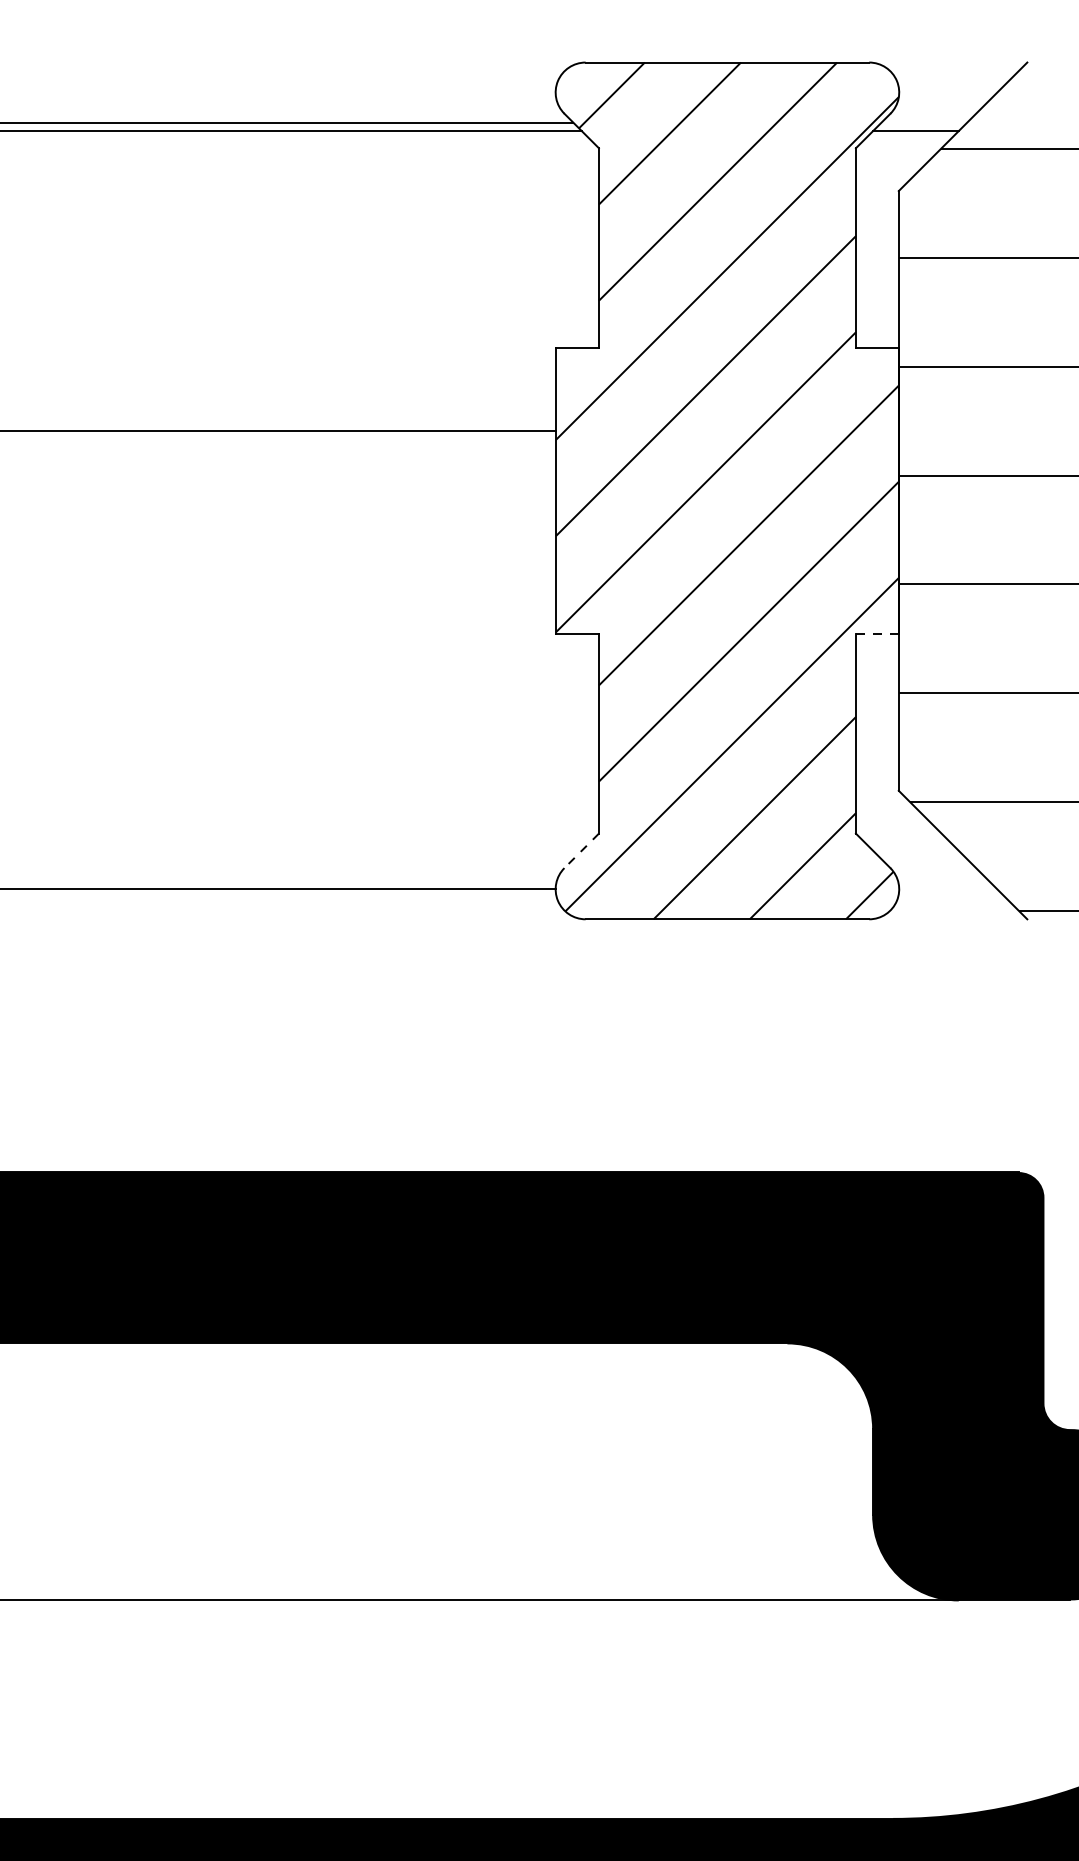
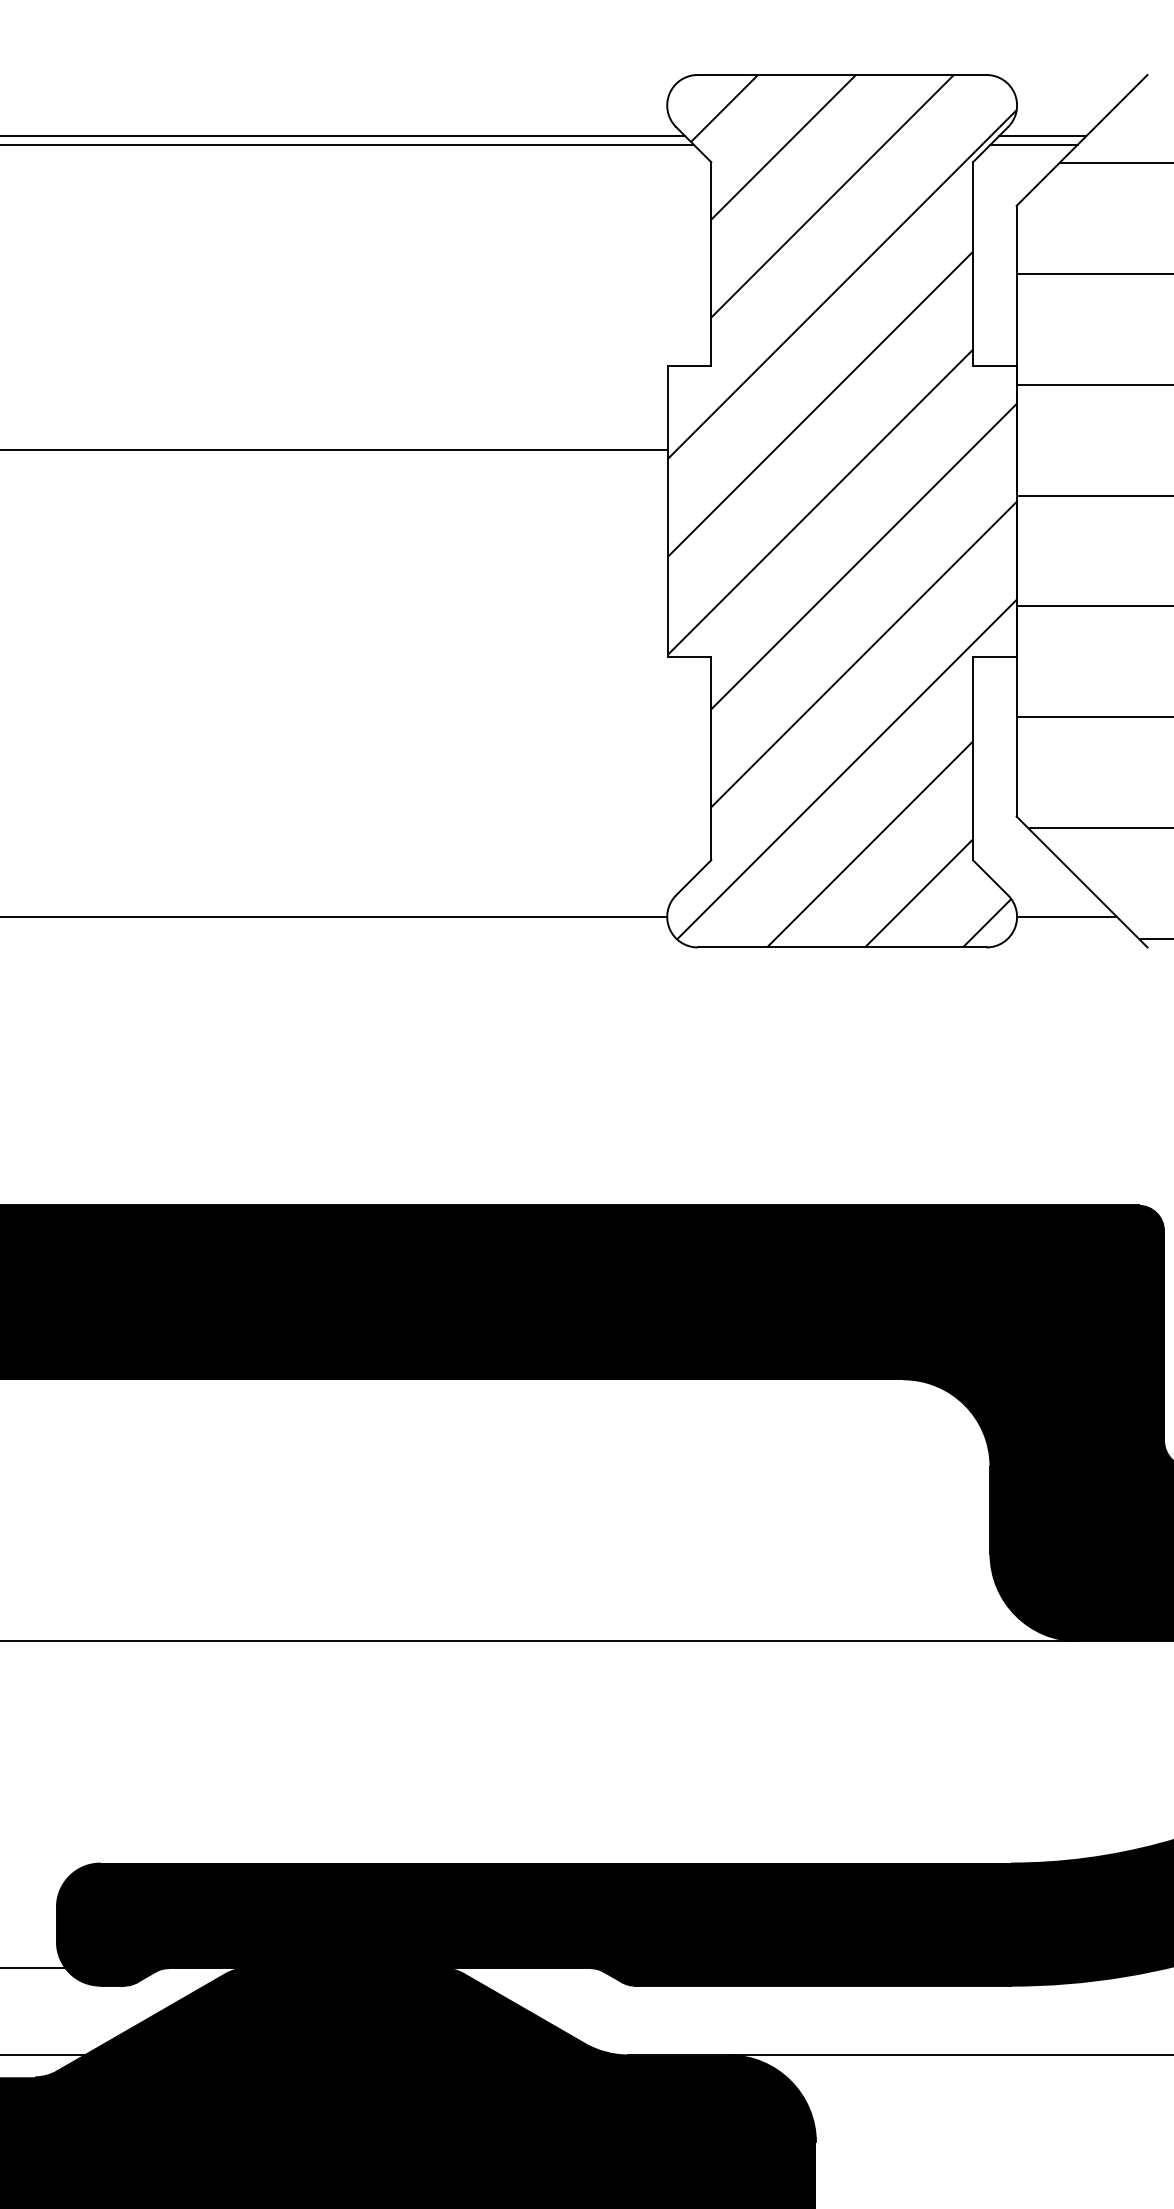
line: (924, 122) -> (1042, 136), added
line: (877, 633) -> (994, 656), dashed -> solid
line: (581, 850) -> (693, 877), dashed -> solid
line: (947, 888) -> (1066, 916), added

